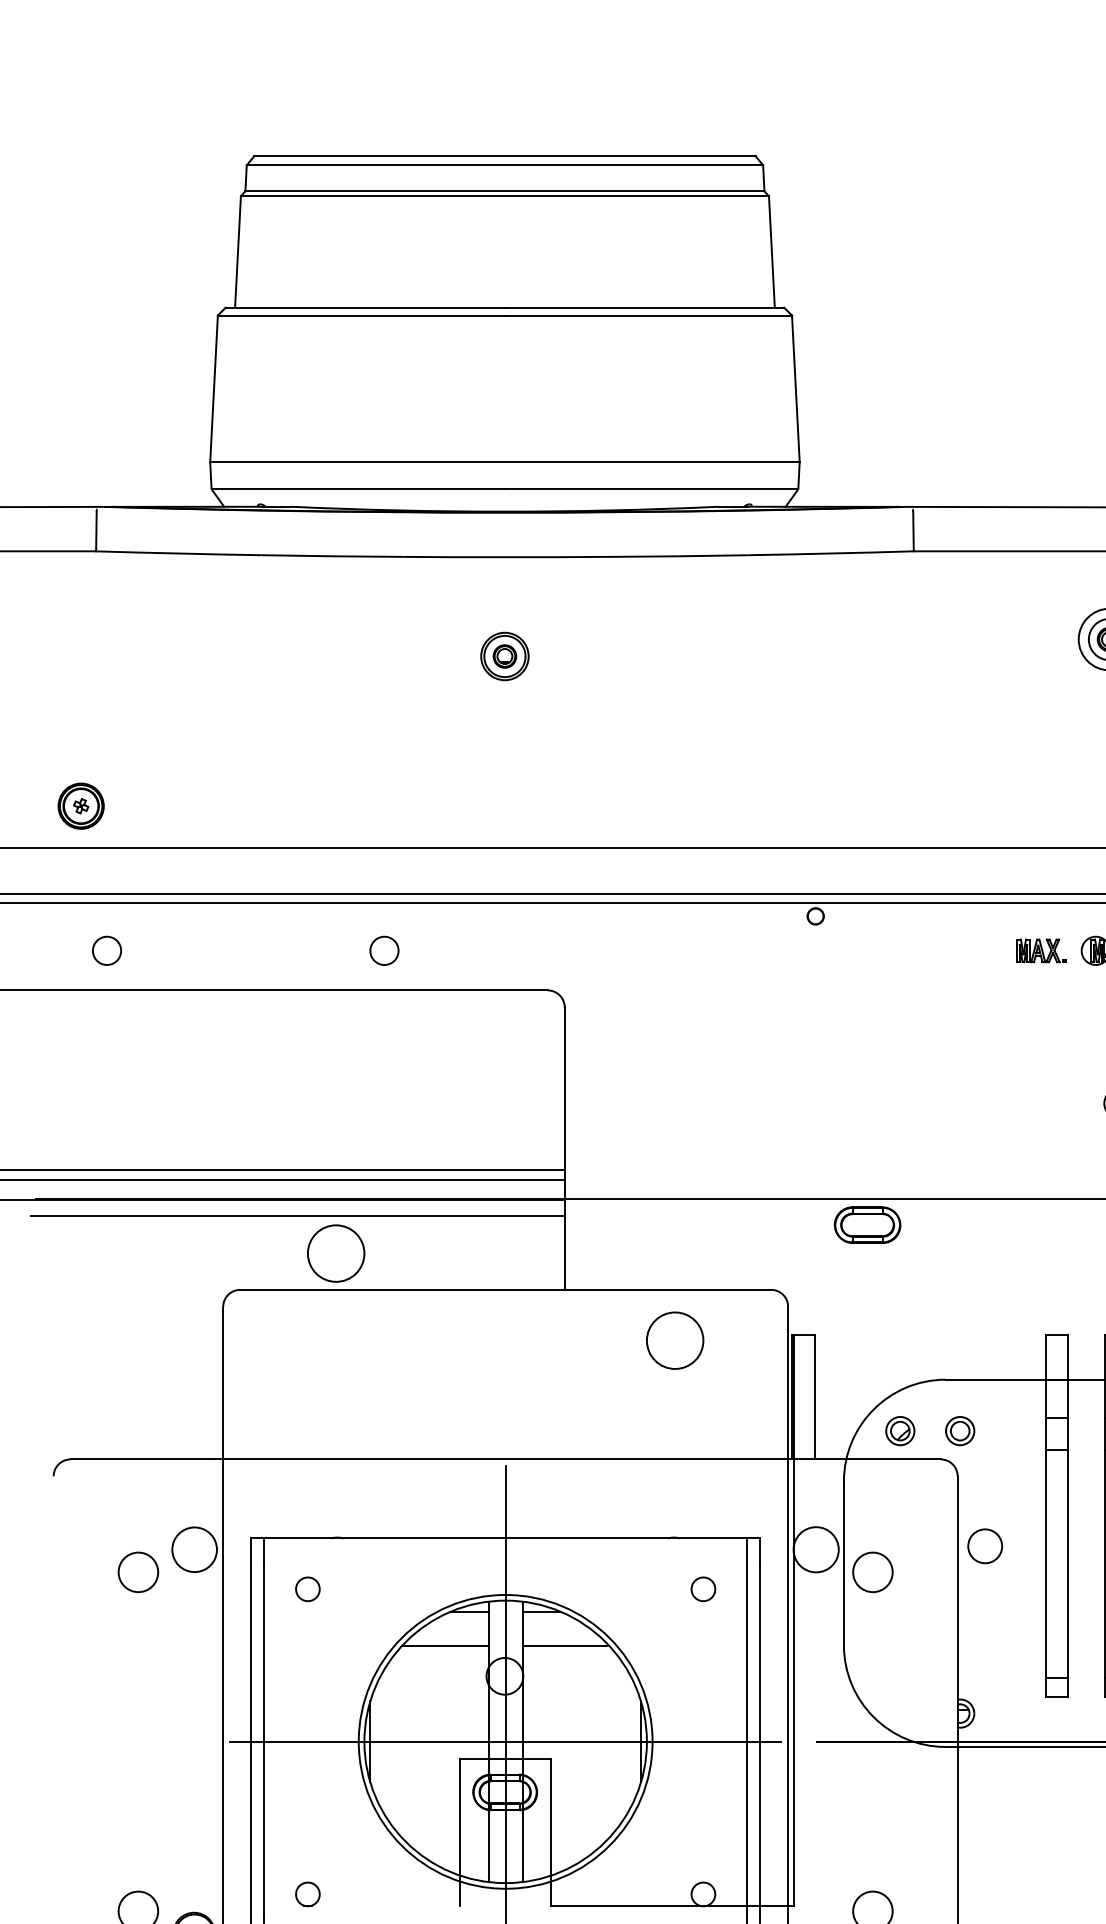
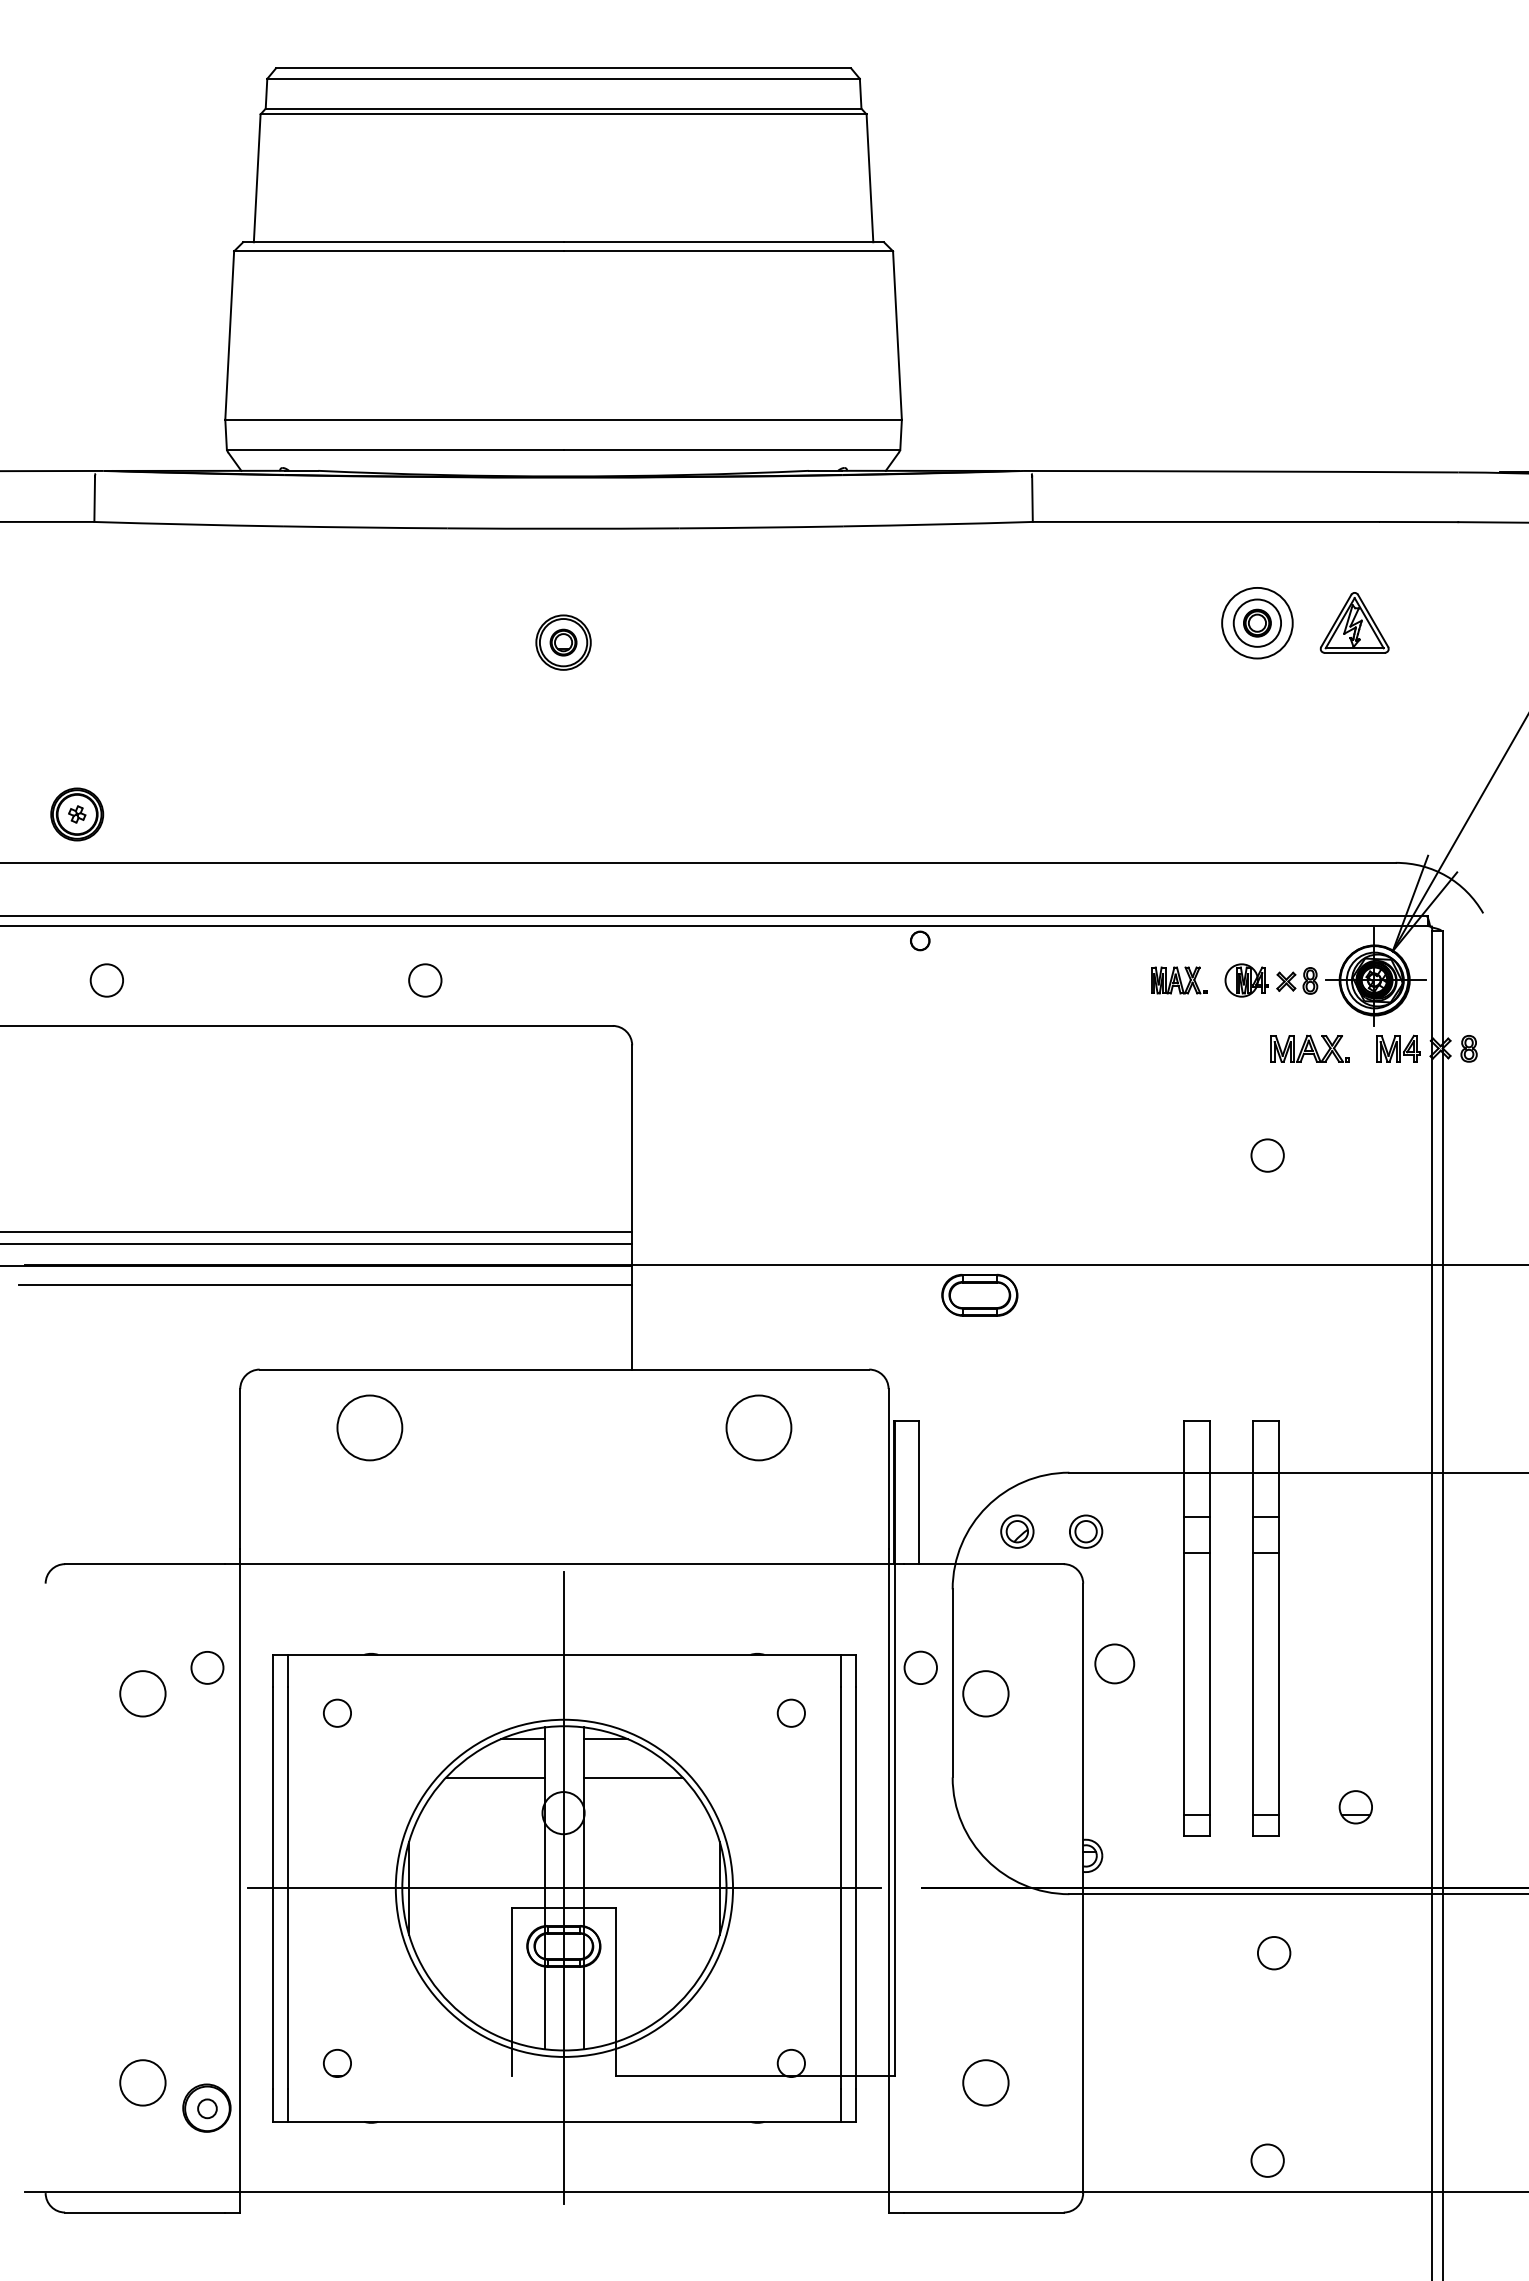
circle: (335, 1253) -> (369, 1427), moved
circle: (194, 1549) -> (207, 1667), size x0.62
circle: (815, 1549) -> (920, 1667), size x0.62

